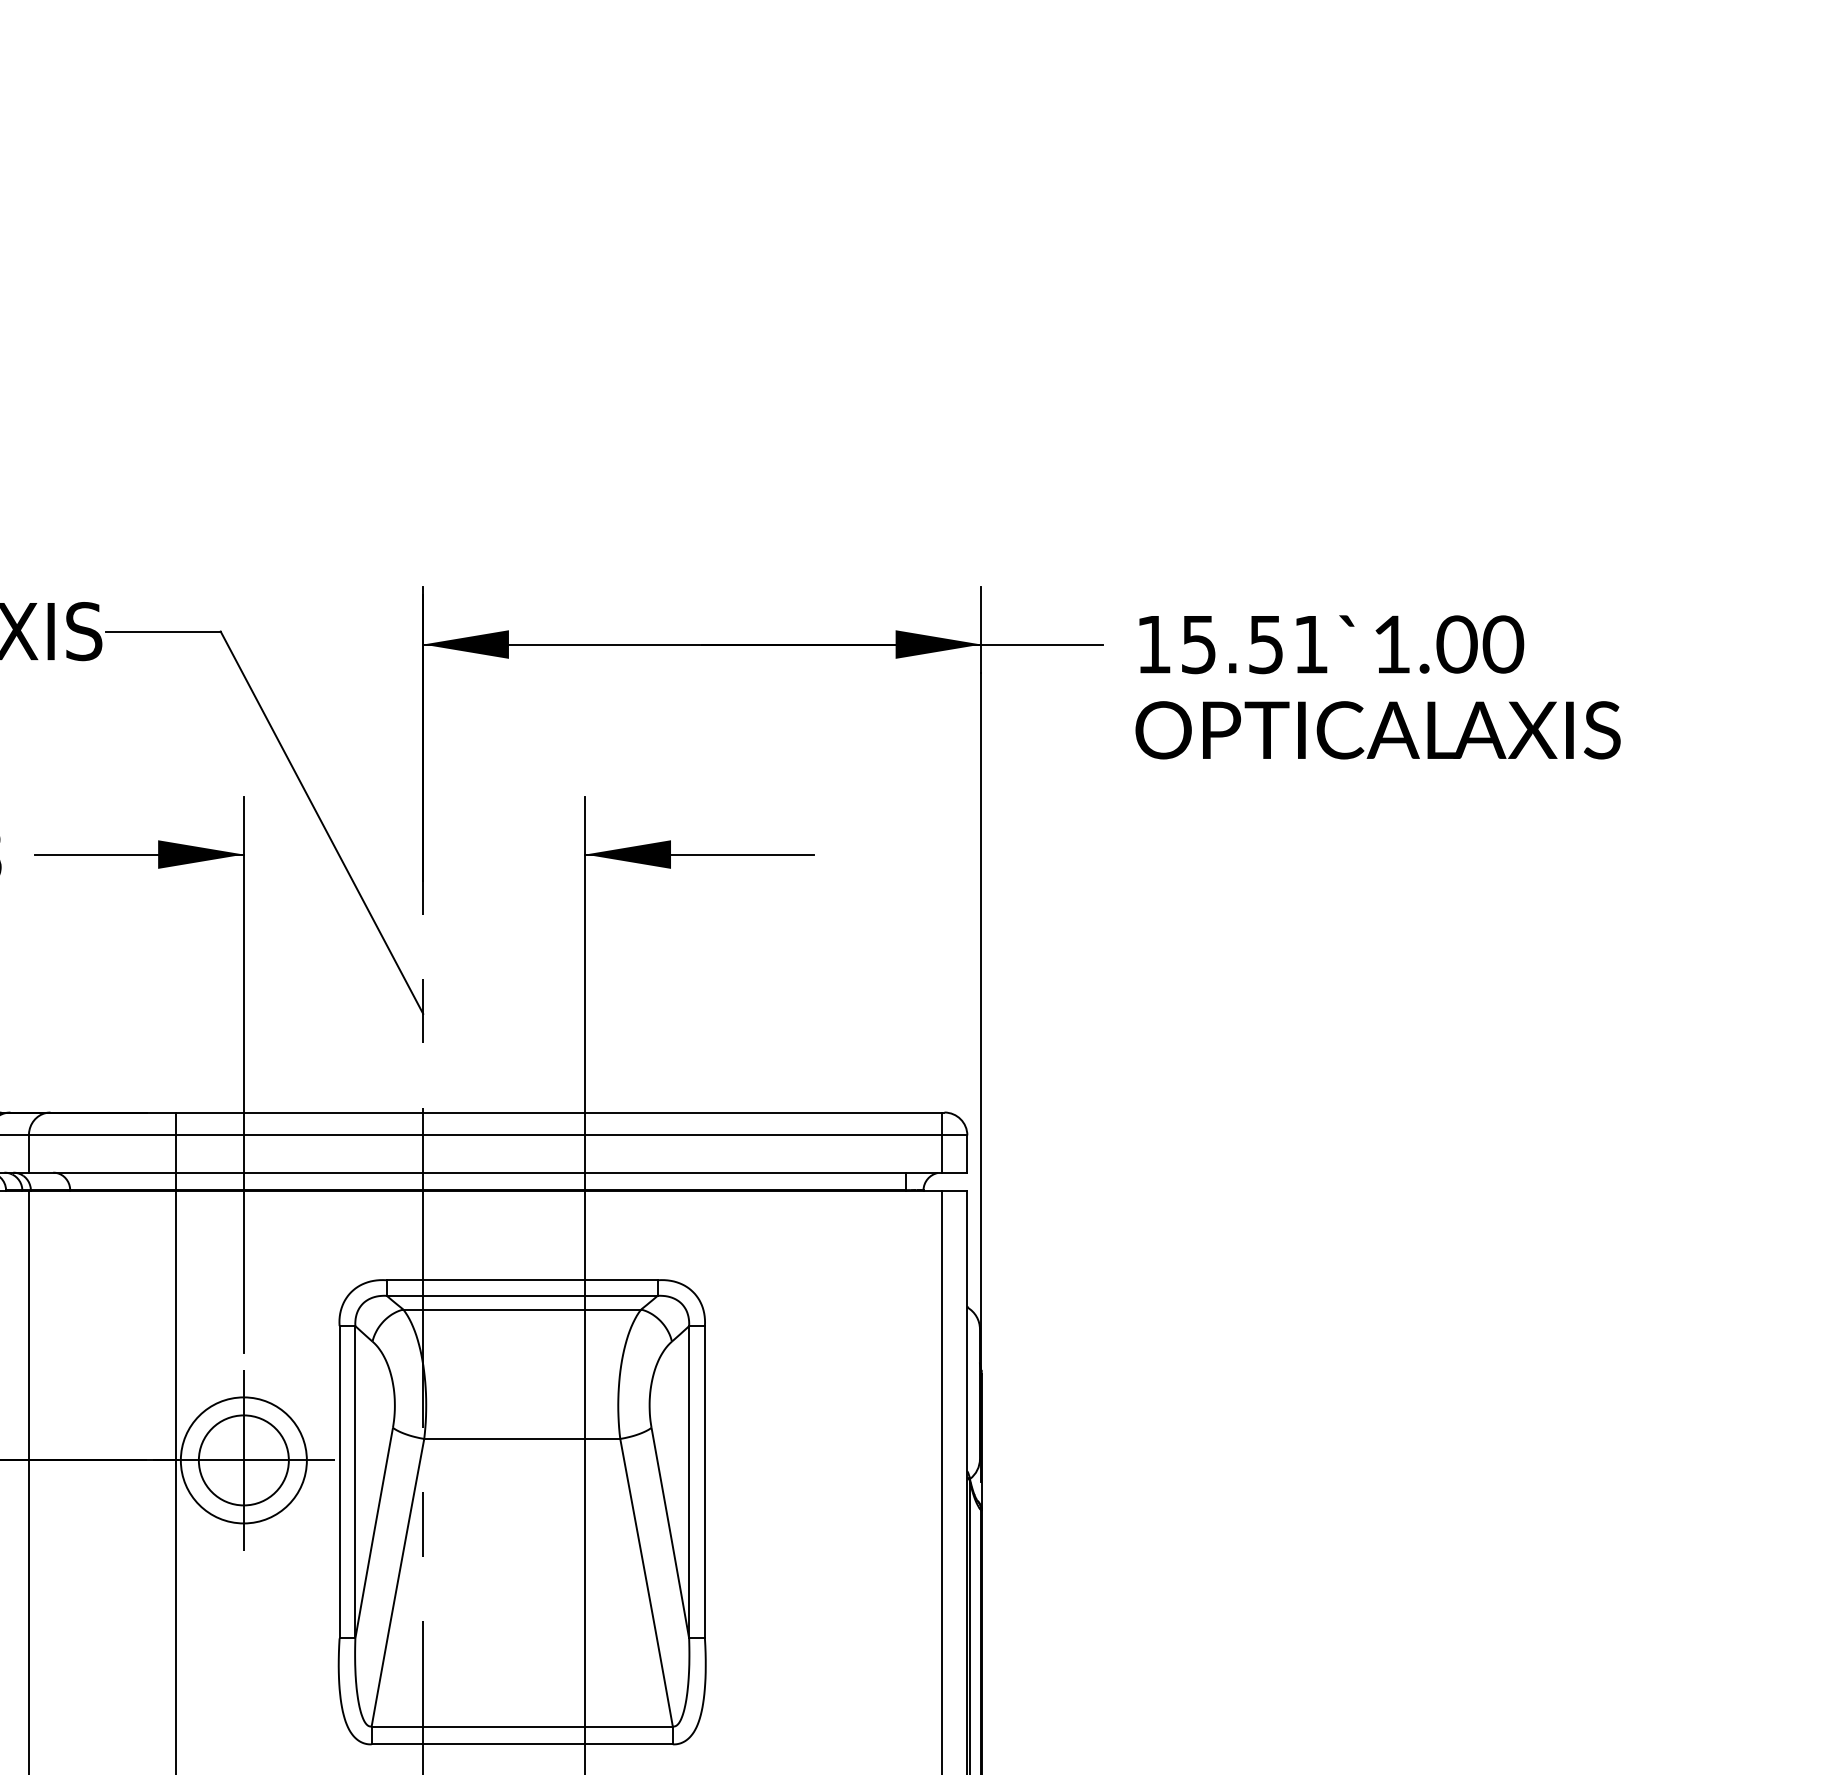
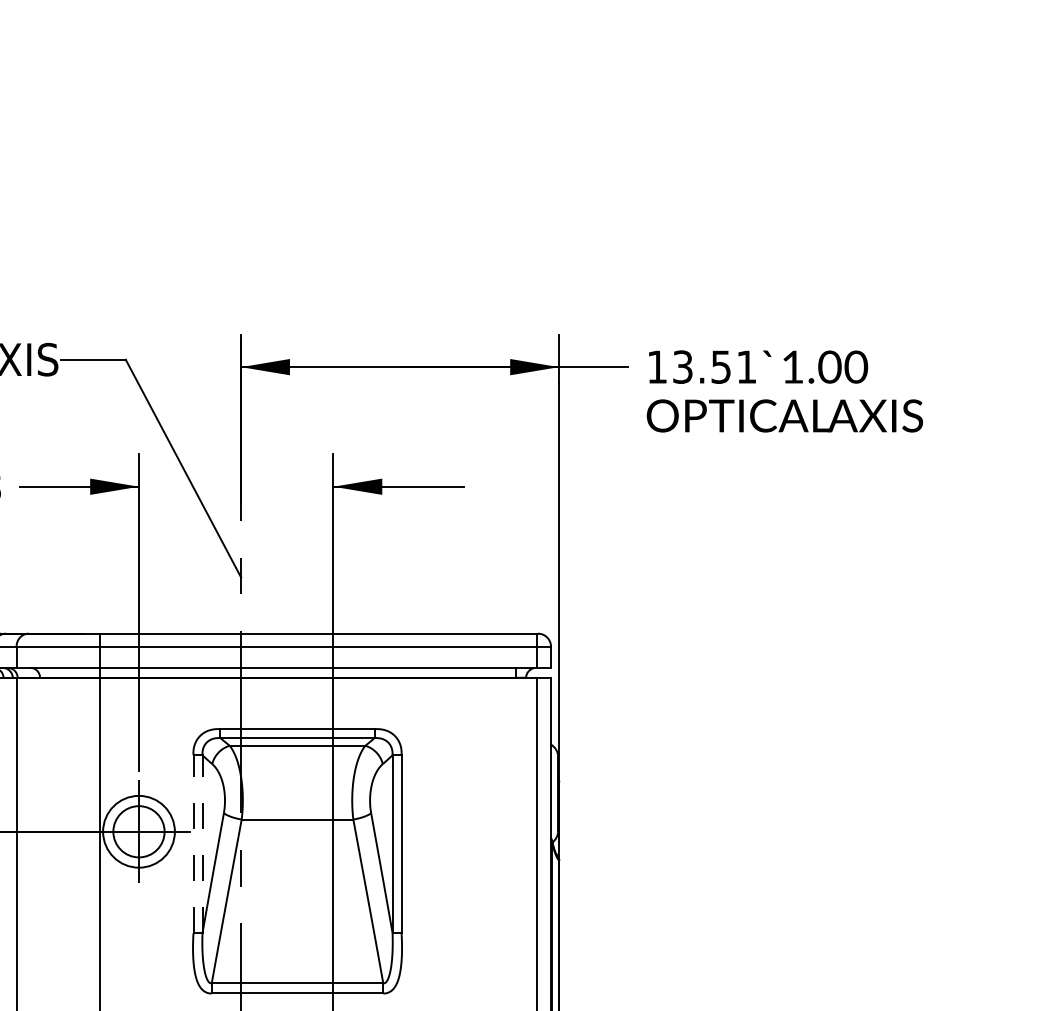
text: (1198, 643) -> (682, 366), 15.51 -> 13.51
line: (339, 1482) -> (193, 844), solid -> dashed
line: (355, 1482) -> (202, 844), solid -> dashed

